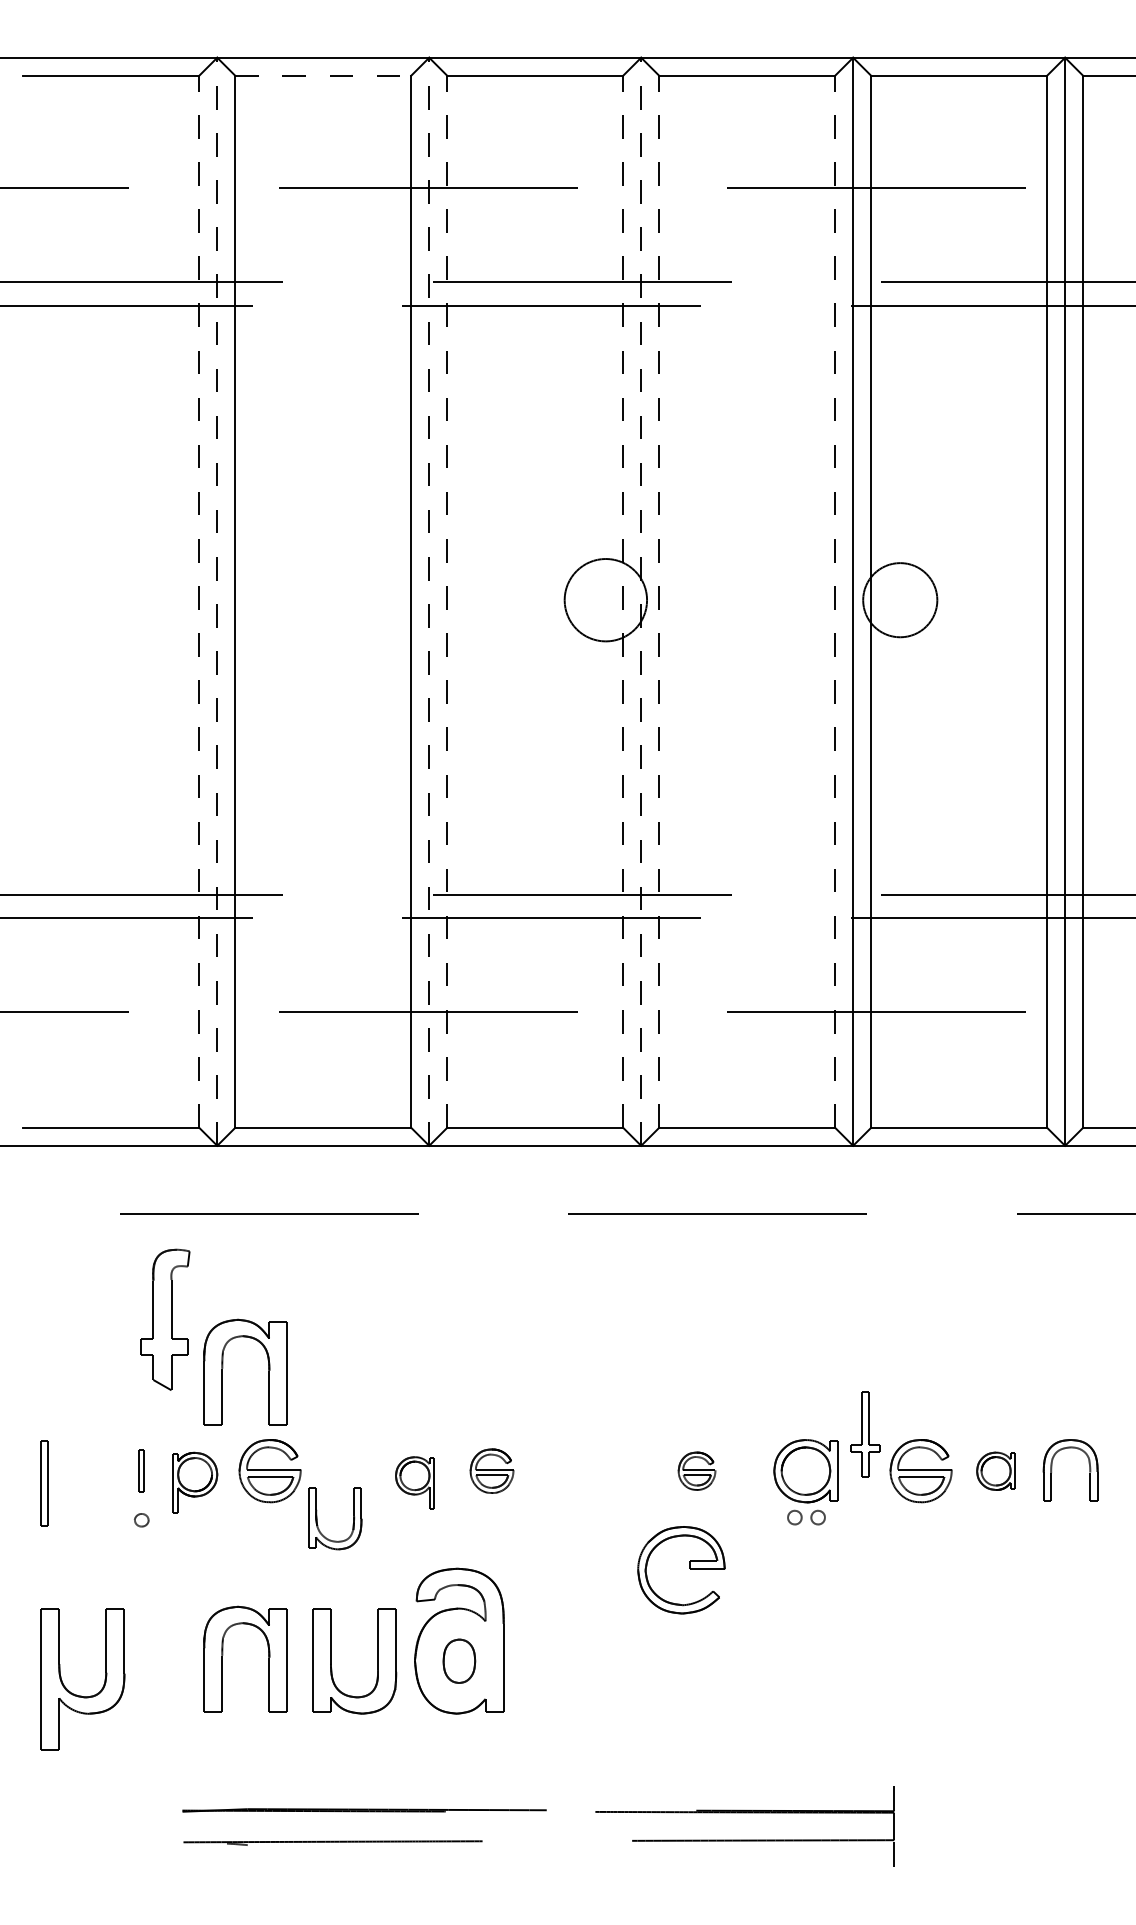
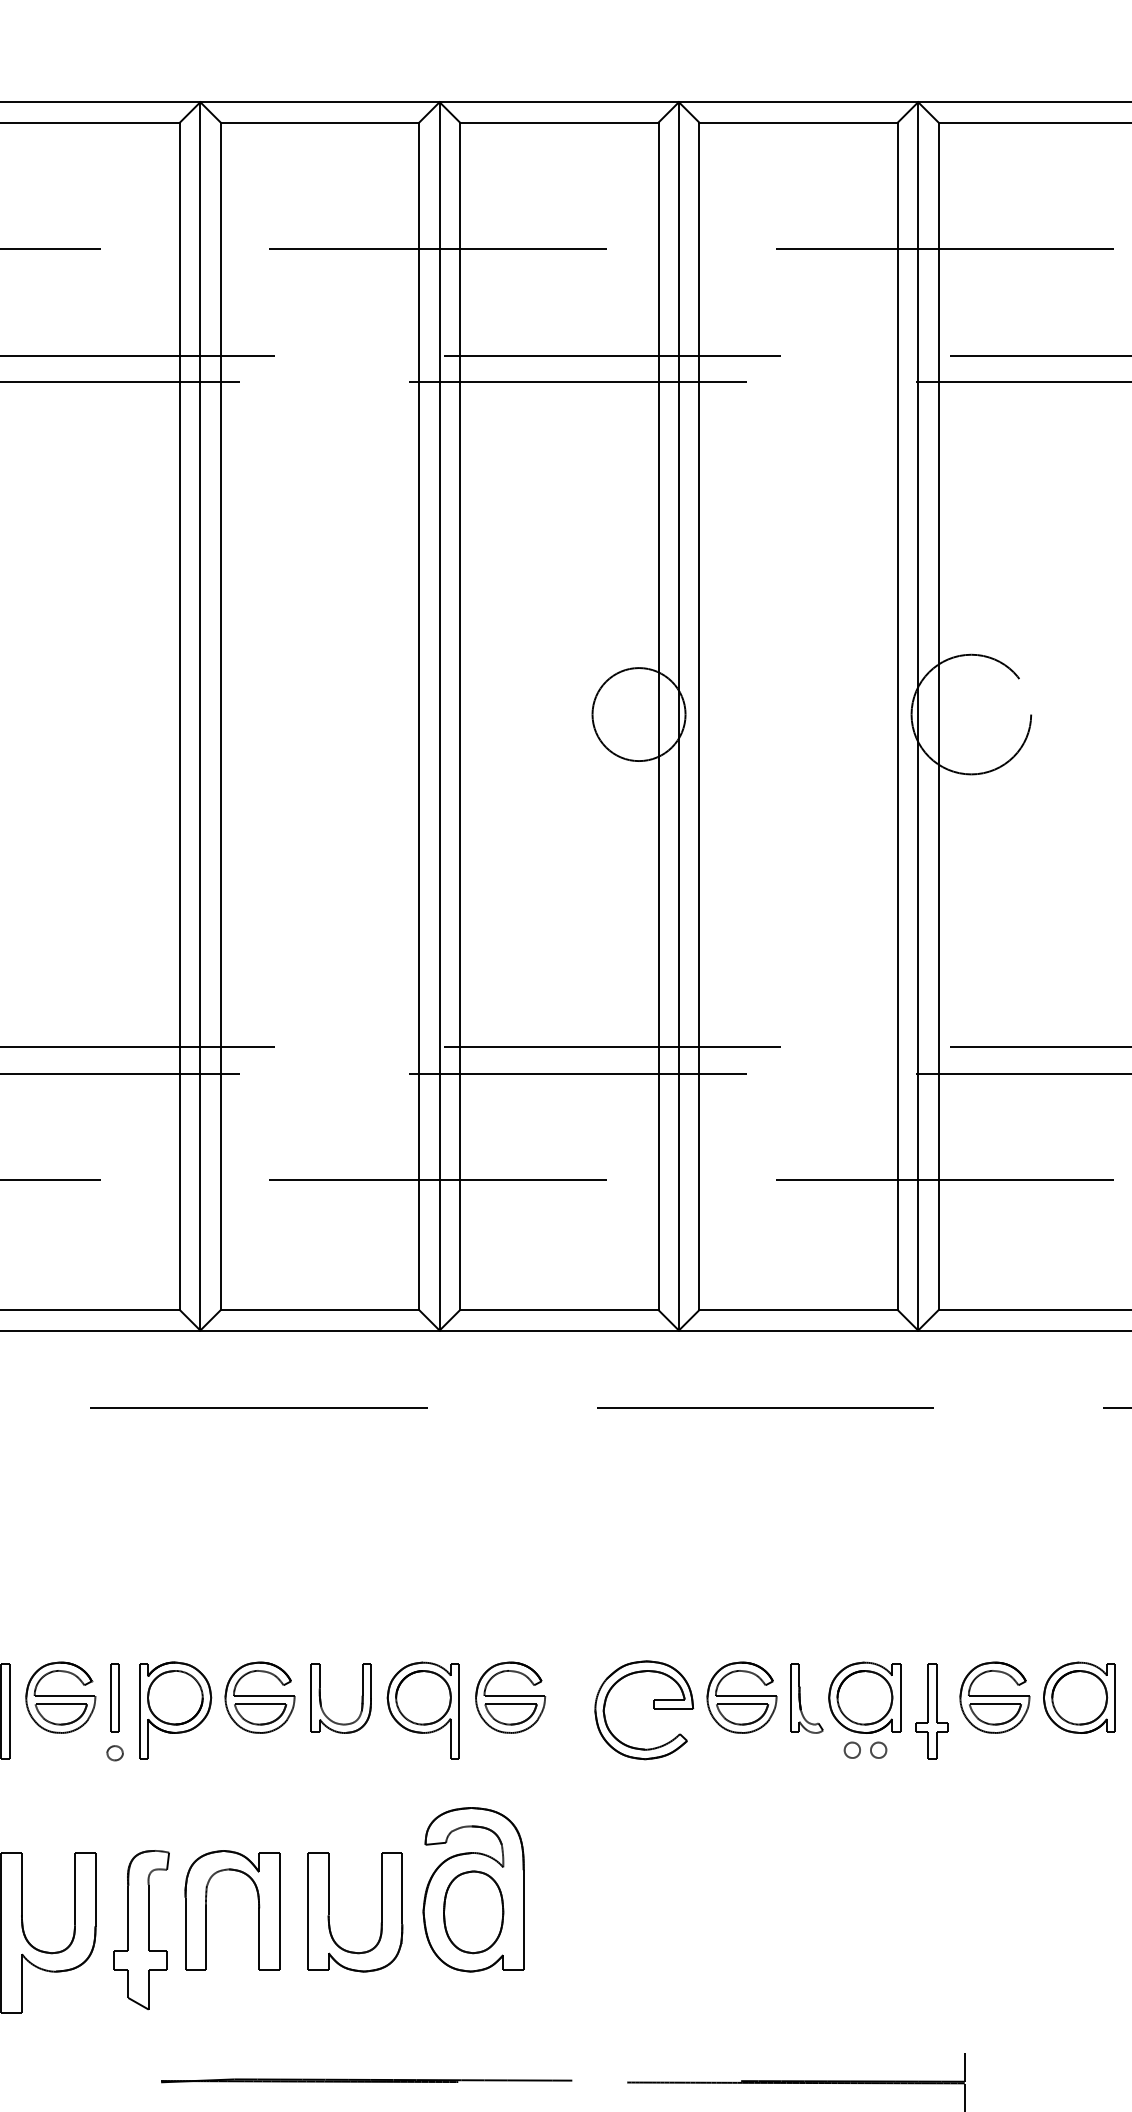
line: (323, 75) -> (320, 122), dashed -> solid
circle: (900, 600) -> (971, 714), size x1.43
line: (199, 601) -> (180, 716), dashed -> solid
line: (217, 601) -> (200, 716), dashed -> solid
line: (429, 601) -> (439, 716), dashed -> solid
line: (447, 601) -> (460, 716), dashed -> solid
line: (623, 601) -> (658, 716), dashed -> solid
line: (641, 601) -> (679, 716), dashed -> solid
line: (659, 601) -> (699, 716), dashed -> solid
line: (835, 601) -> (898, 716), dashed -> solid
part: (165, 1319) -> (141, 1929), moved
part: (223, 1368) -> (207, 1581), removed
part: (865, 1434) -> (932, 1711), moved
part: (141, 1470) -> (114, 1697), size x1.43
part: (93, 1471) -> (60, 1698), added
part: (491, 1471) -> (509, 1698), size x1.43
part: (696, 1471) -> (741, 1698), size x1.67
part: (754, 1471) -> (806, 1698), added
part: (995, 1471) -> (1078, 1698), size x1.67
part: (194, 1482) -> (174, 1710), size x1.43
part: (414, 1482) -> (423, 1710), size x1.67
part: (317, 1518) -> (321, 1698), moved
part: (689, 1568) -> (653, 1708), moved
part: (459, 1661) -> (473, 1912), size x1.67

